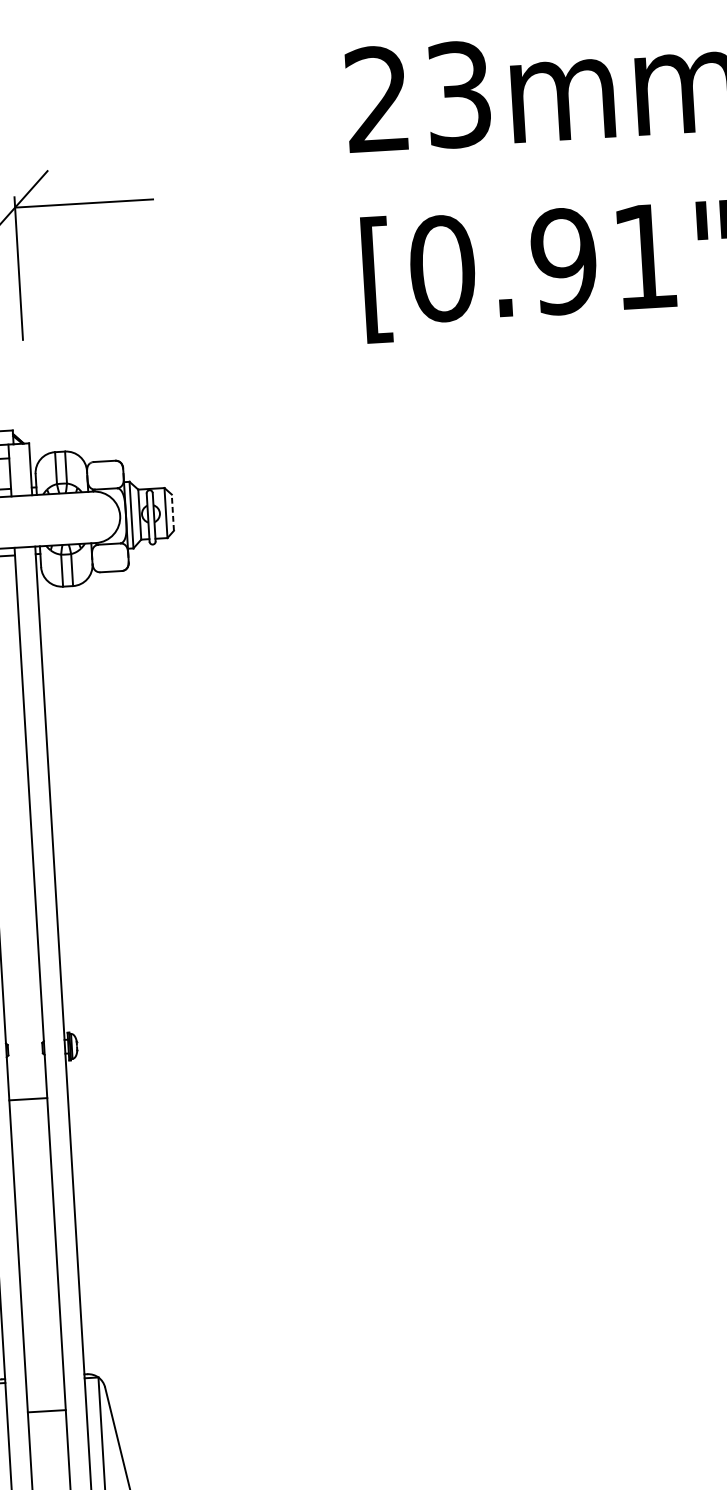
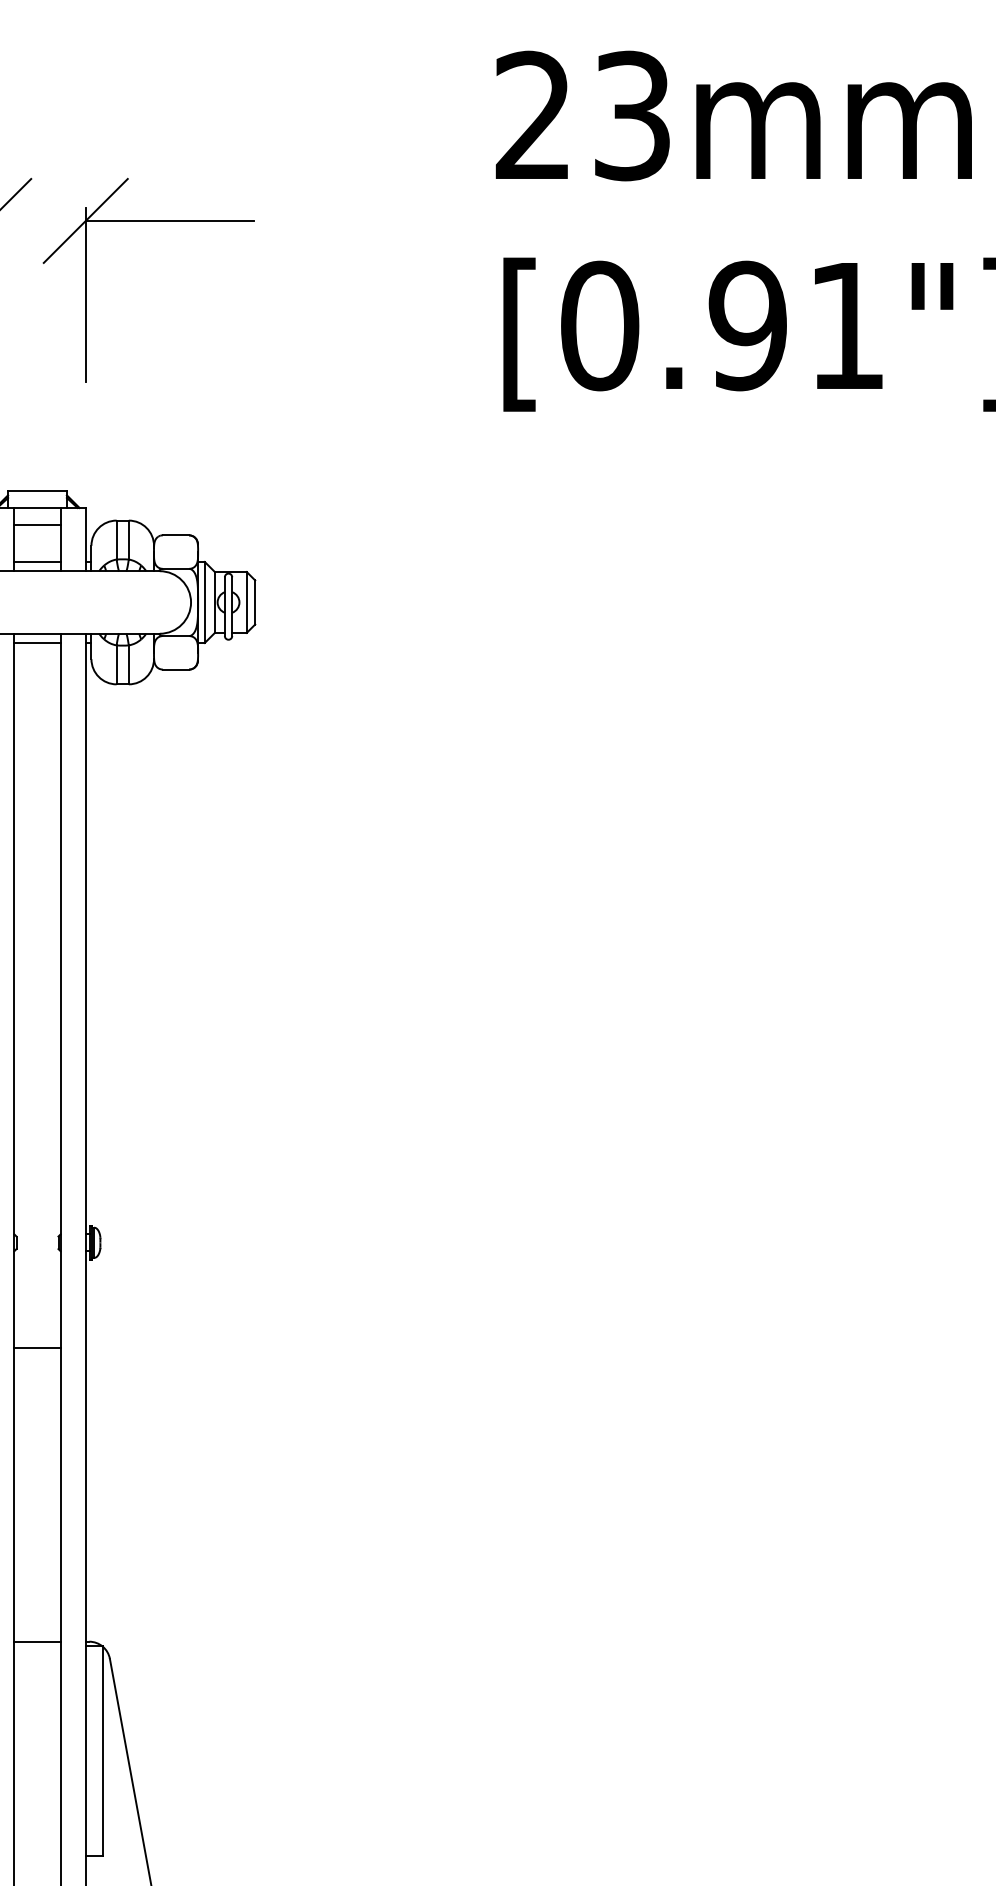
line: (173, 512) -> (255, 602), dashed -> solid
line: (28, 1099) -> (37, 1347), moved
line: (46, 1411) -> (37, 1641), moved

